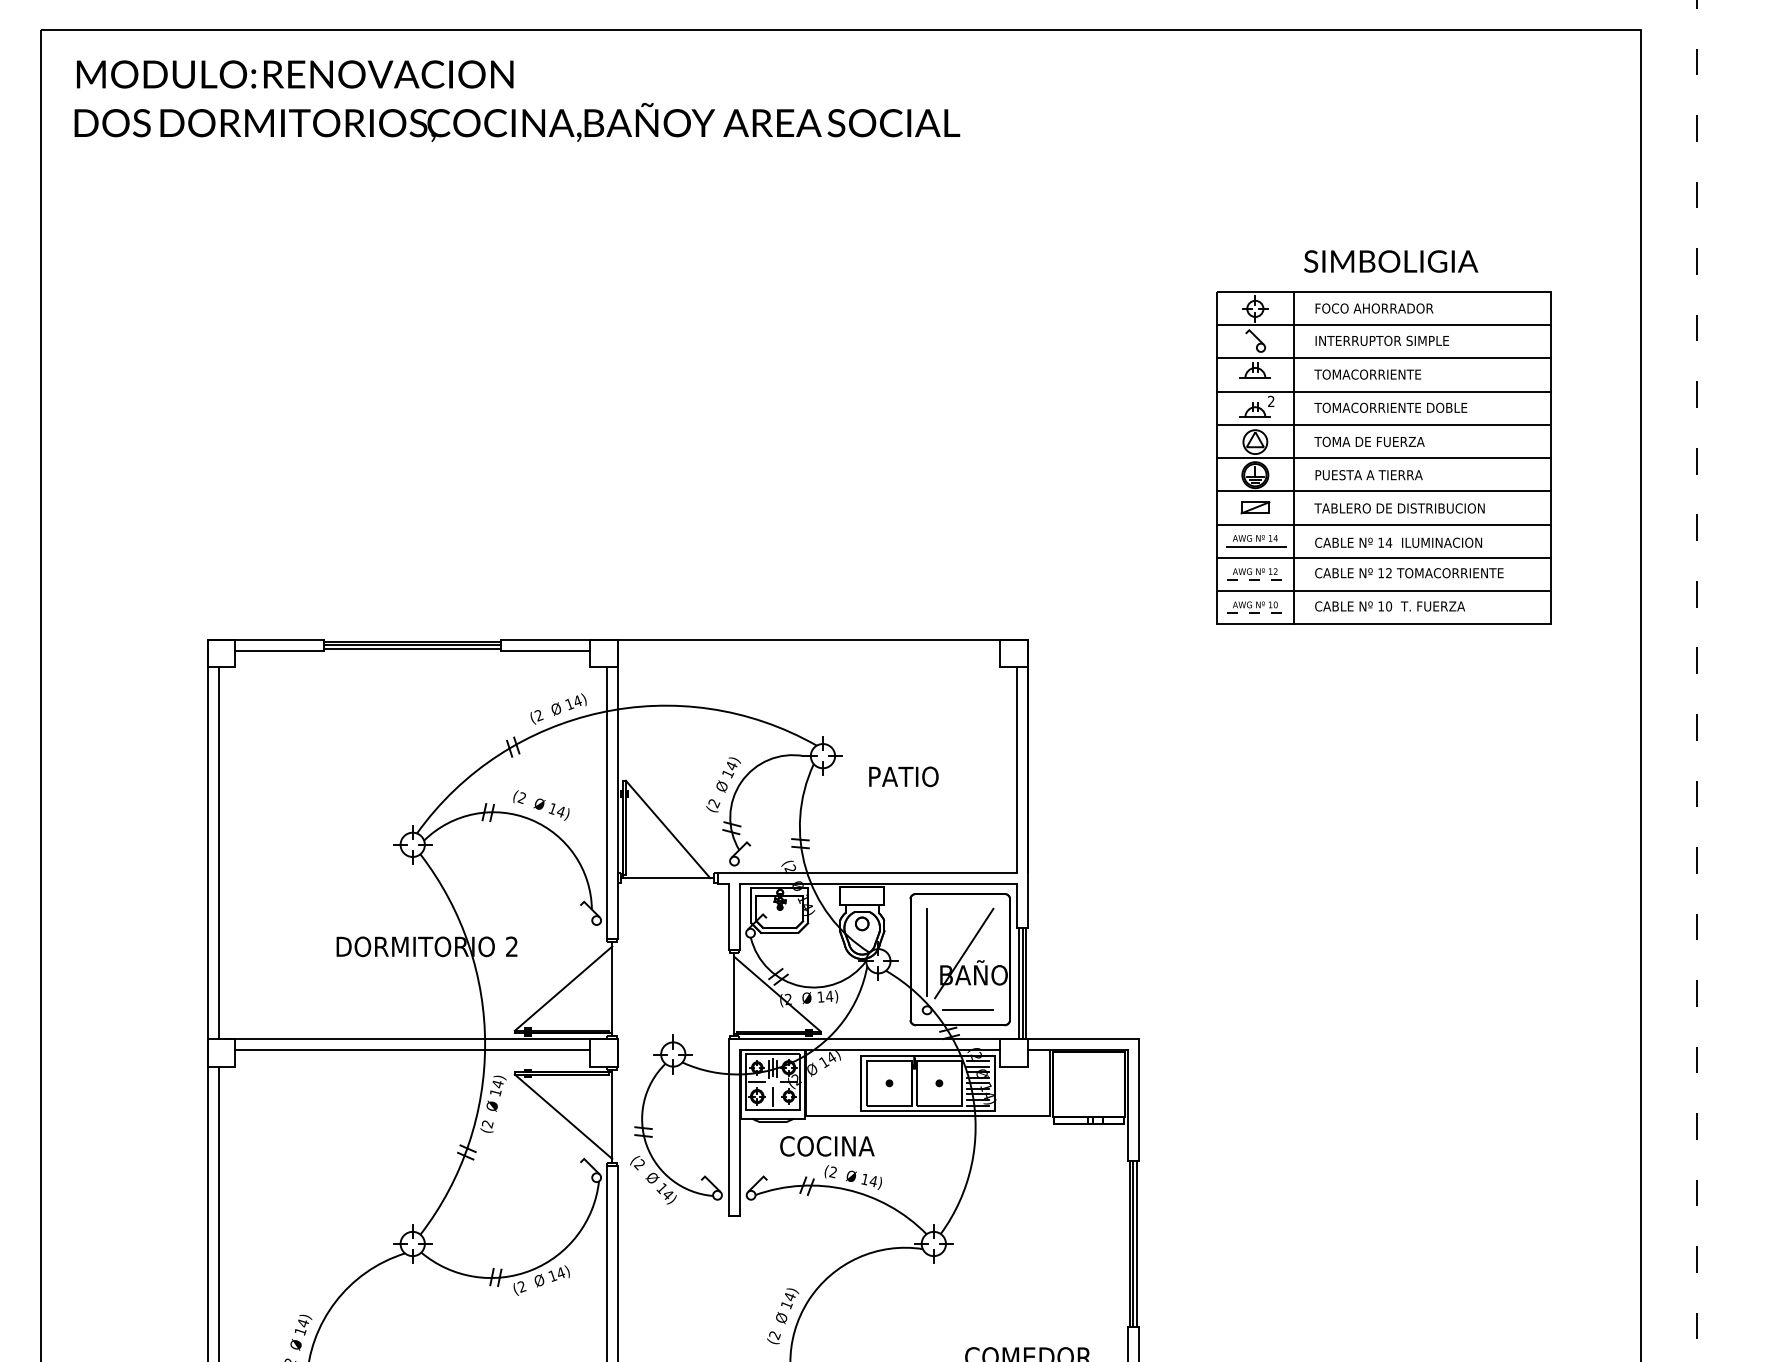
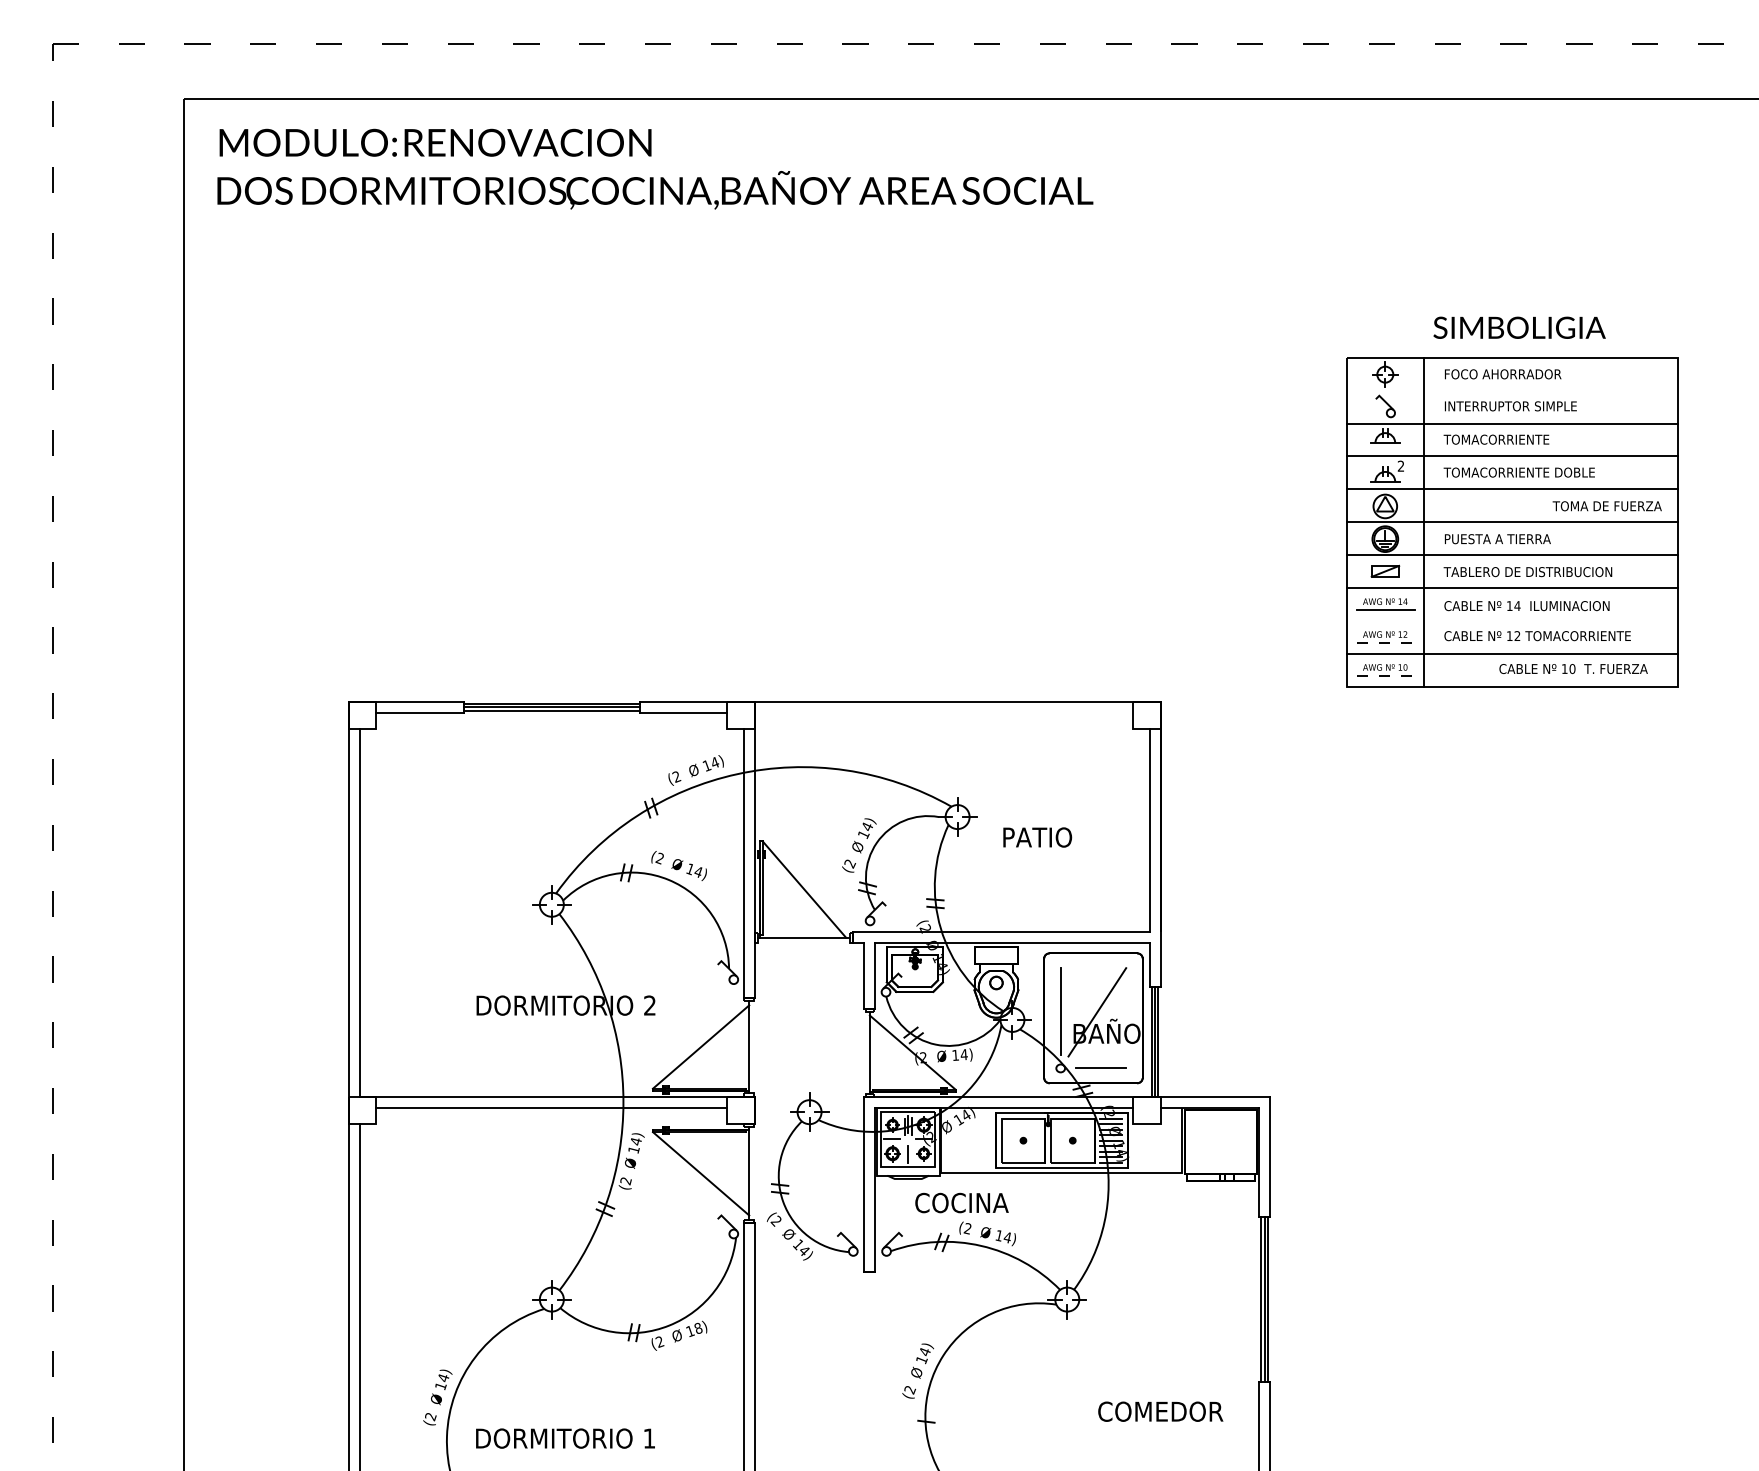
line: (1383, 324) -> (1512, 390), removed
text: (1368, 442) -> (1606, 506), moved
line: (1383, 557) -> (1512, 620), removed
text: (1390, 605) -> (1573, 668), moved
text: (560, 1272) -> (698, 1327), 14) -> 18)

